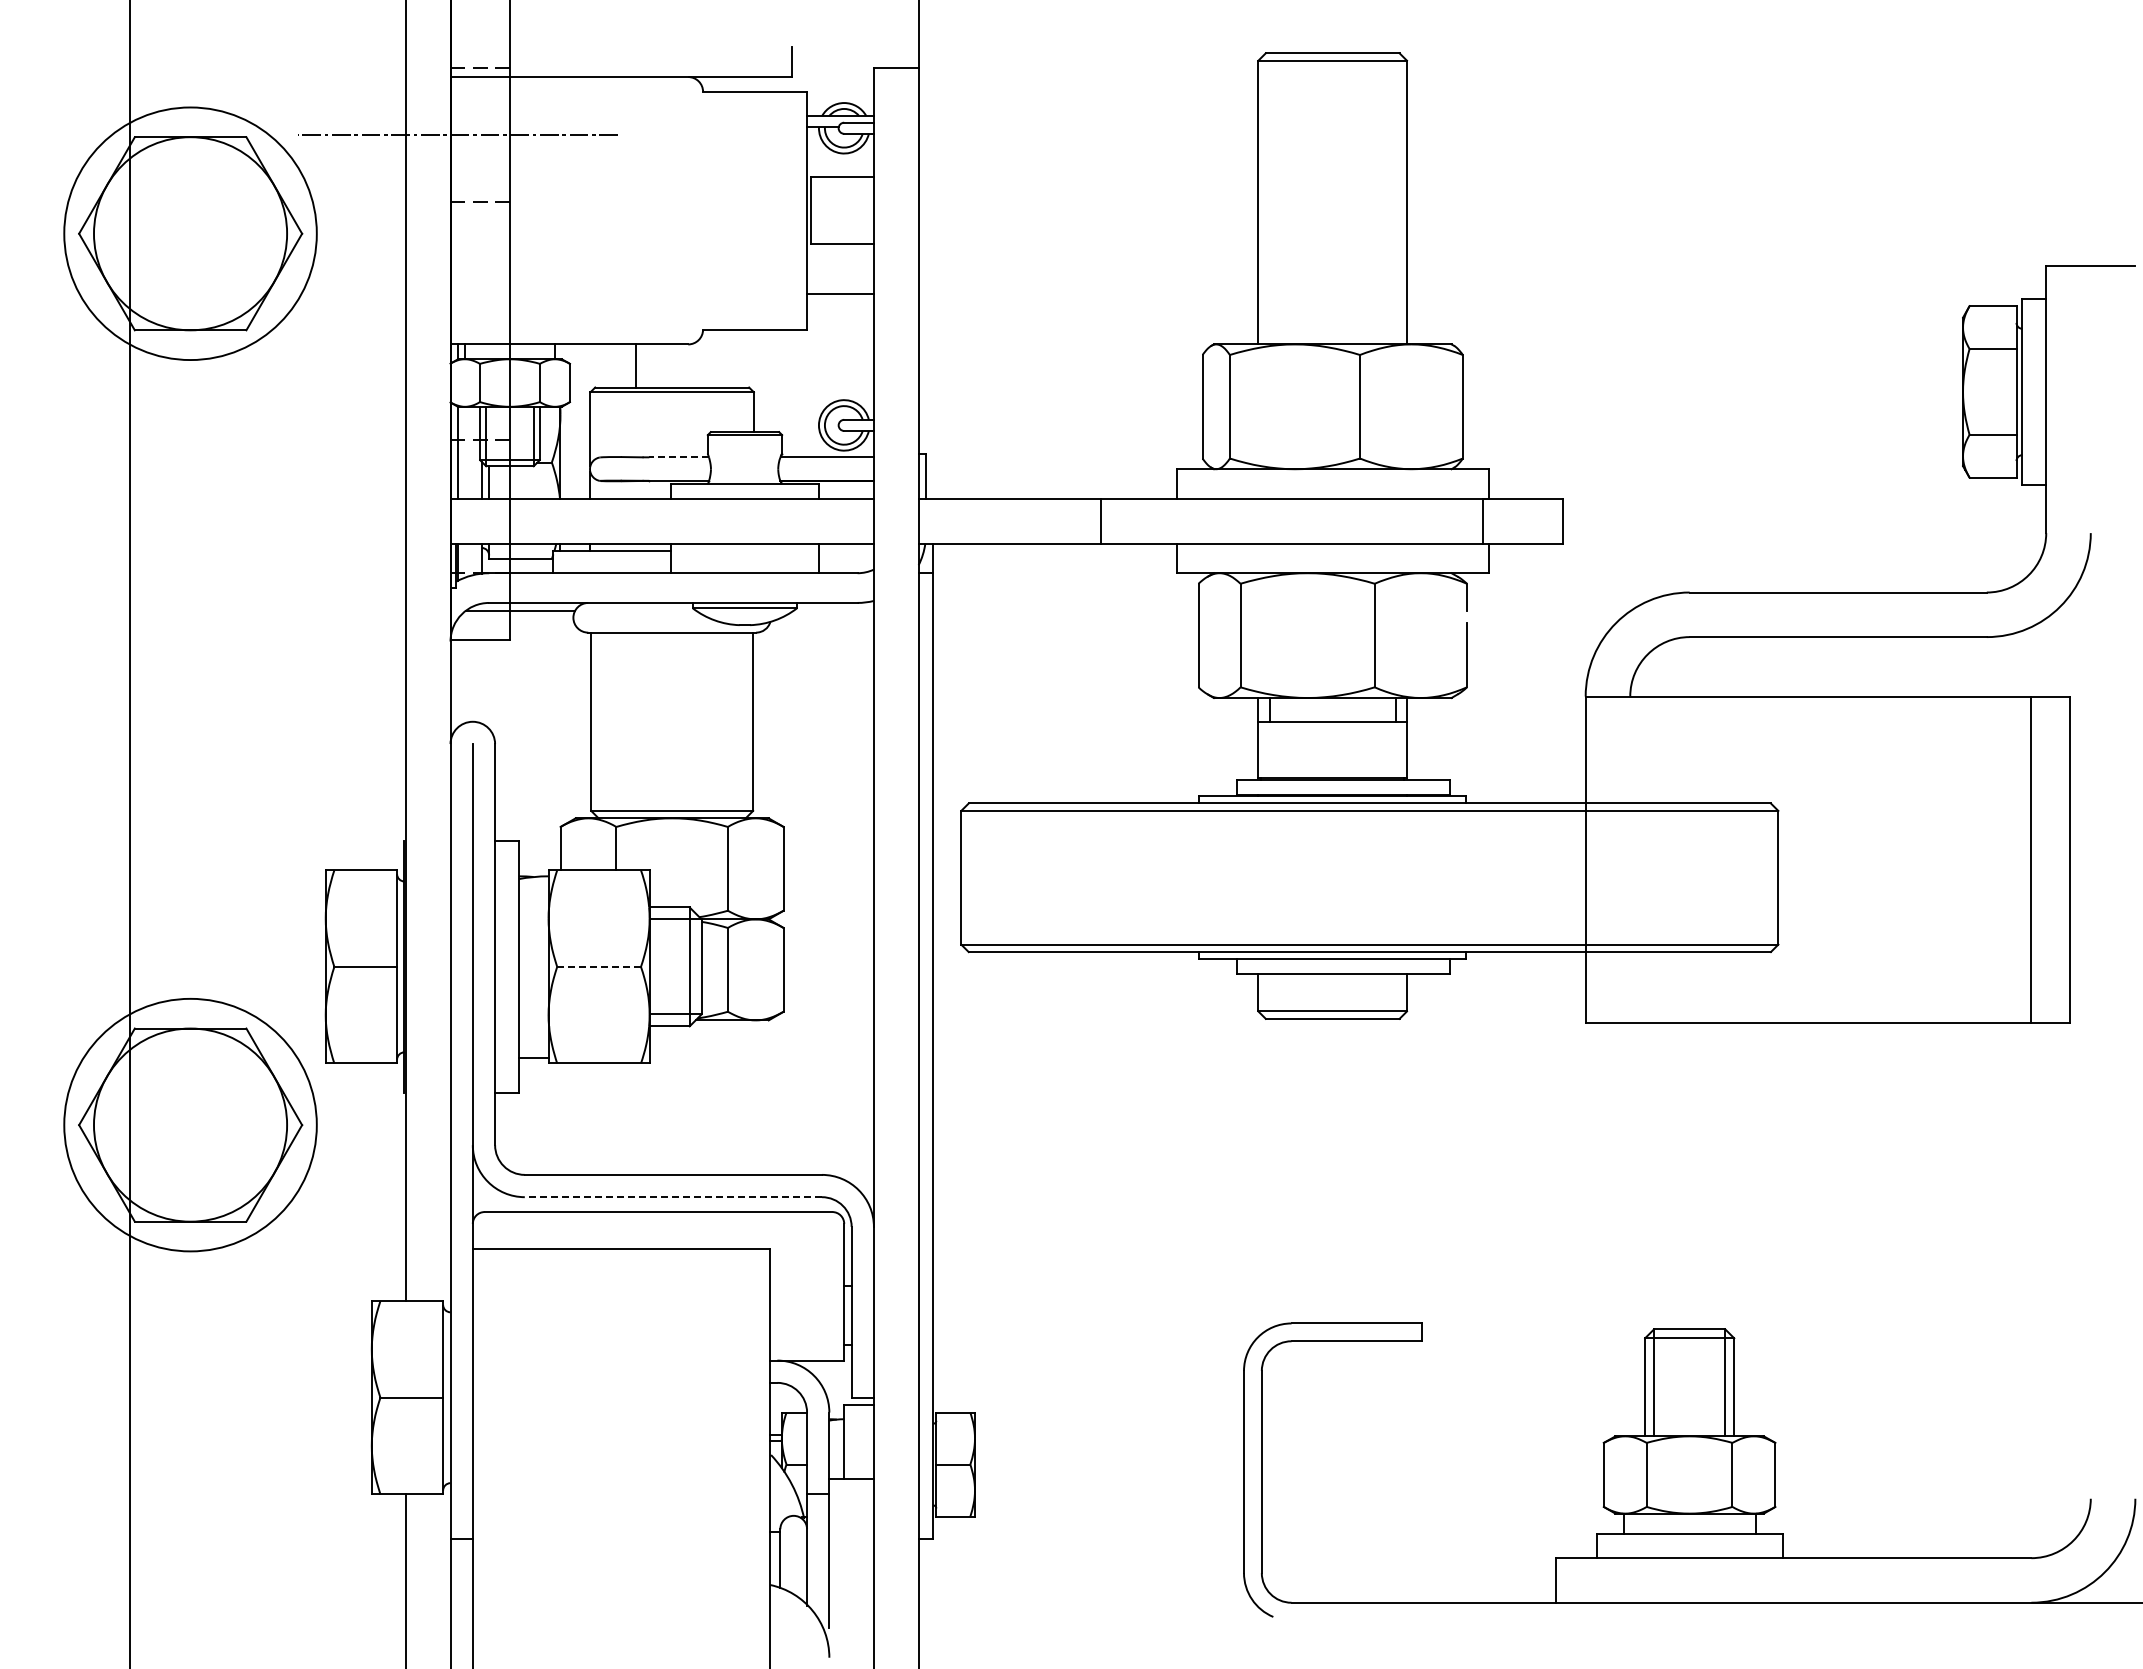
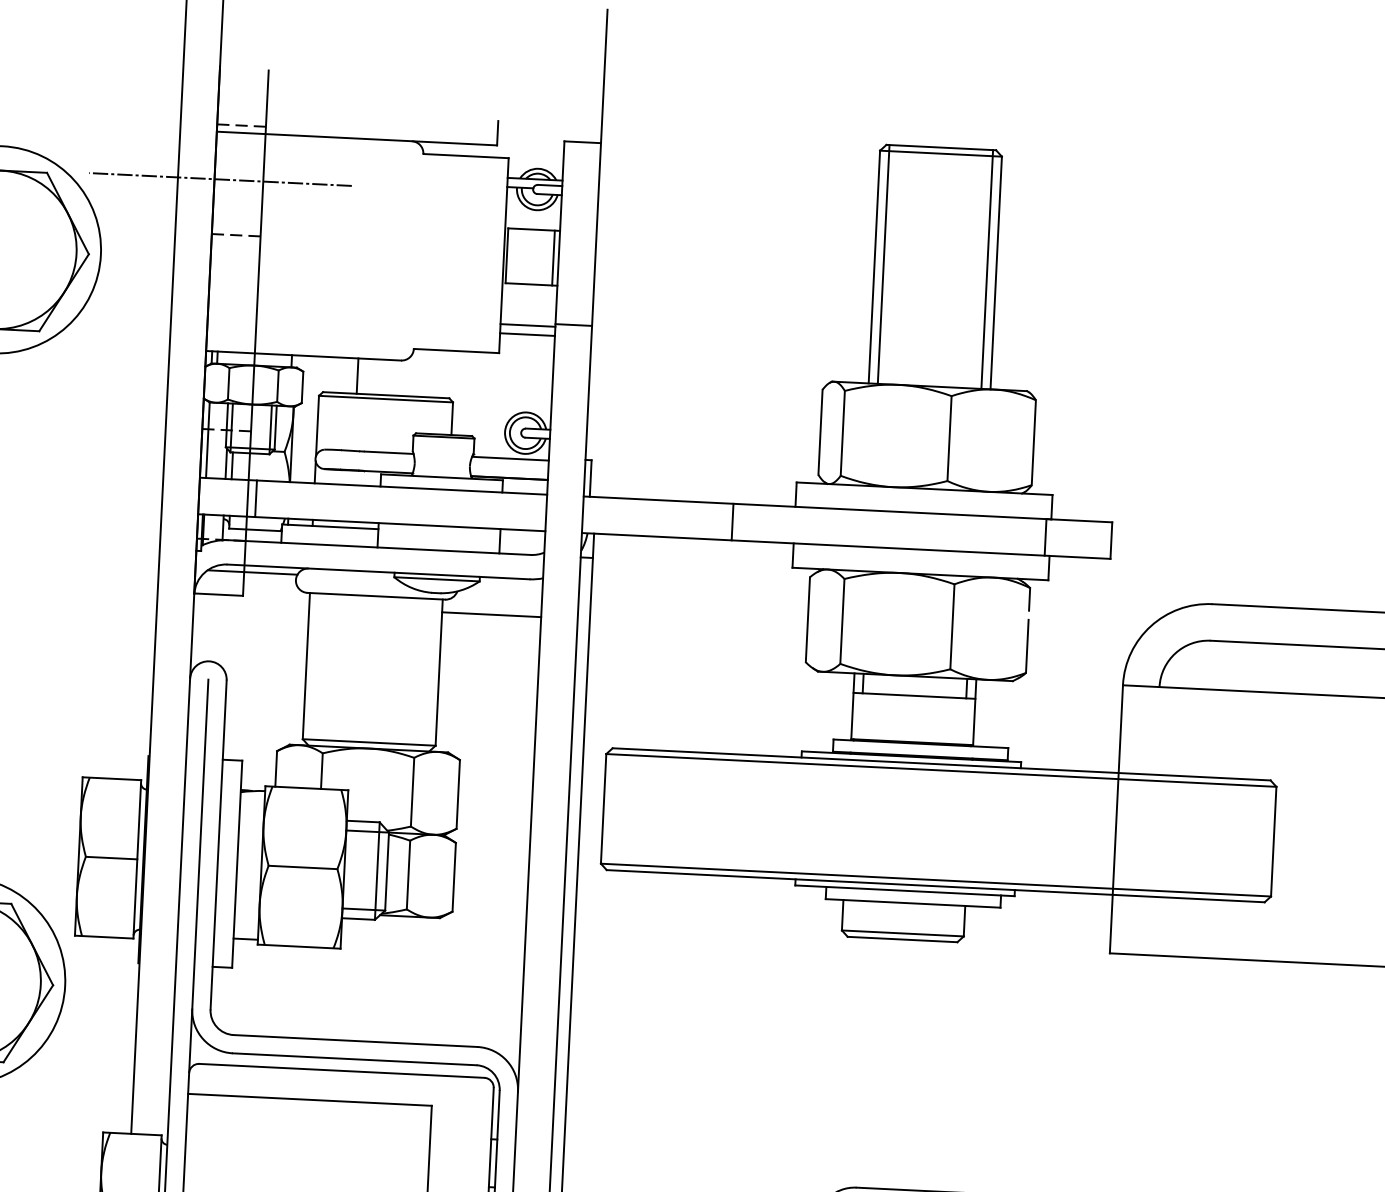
line: (1269, 198) -> (883, 264), added
line: (1395, 198) -> (986, 269), added
line: (867, 210) -> (553, 257), added
line: (895, 290) -> (573, 324), added
line: (840, 305) -> (527, 334), added
line: (679, 457) -> (389, 452), dashed -> solid
line: (520, 520) -> (256, 498), added
line: (813, 648) -> (491, 614), added
line: (599, 966) -> (303, 867), dashed -> solid
line: (673, 1197) -> (354, 1059), dashed -> solid

